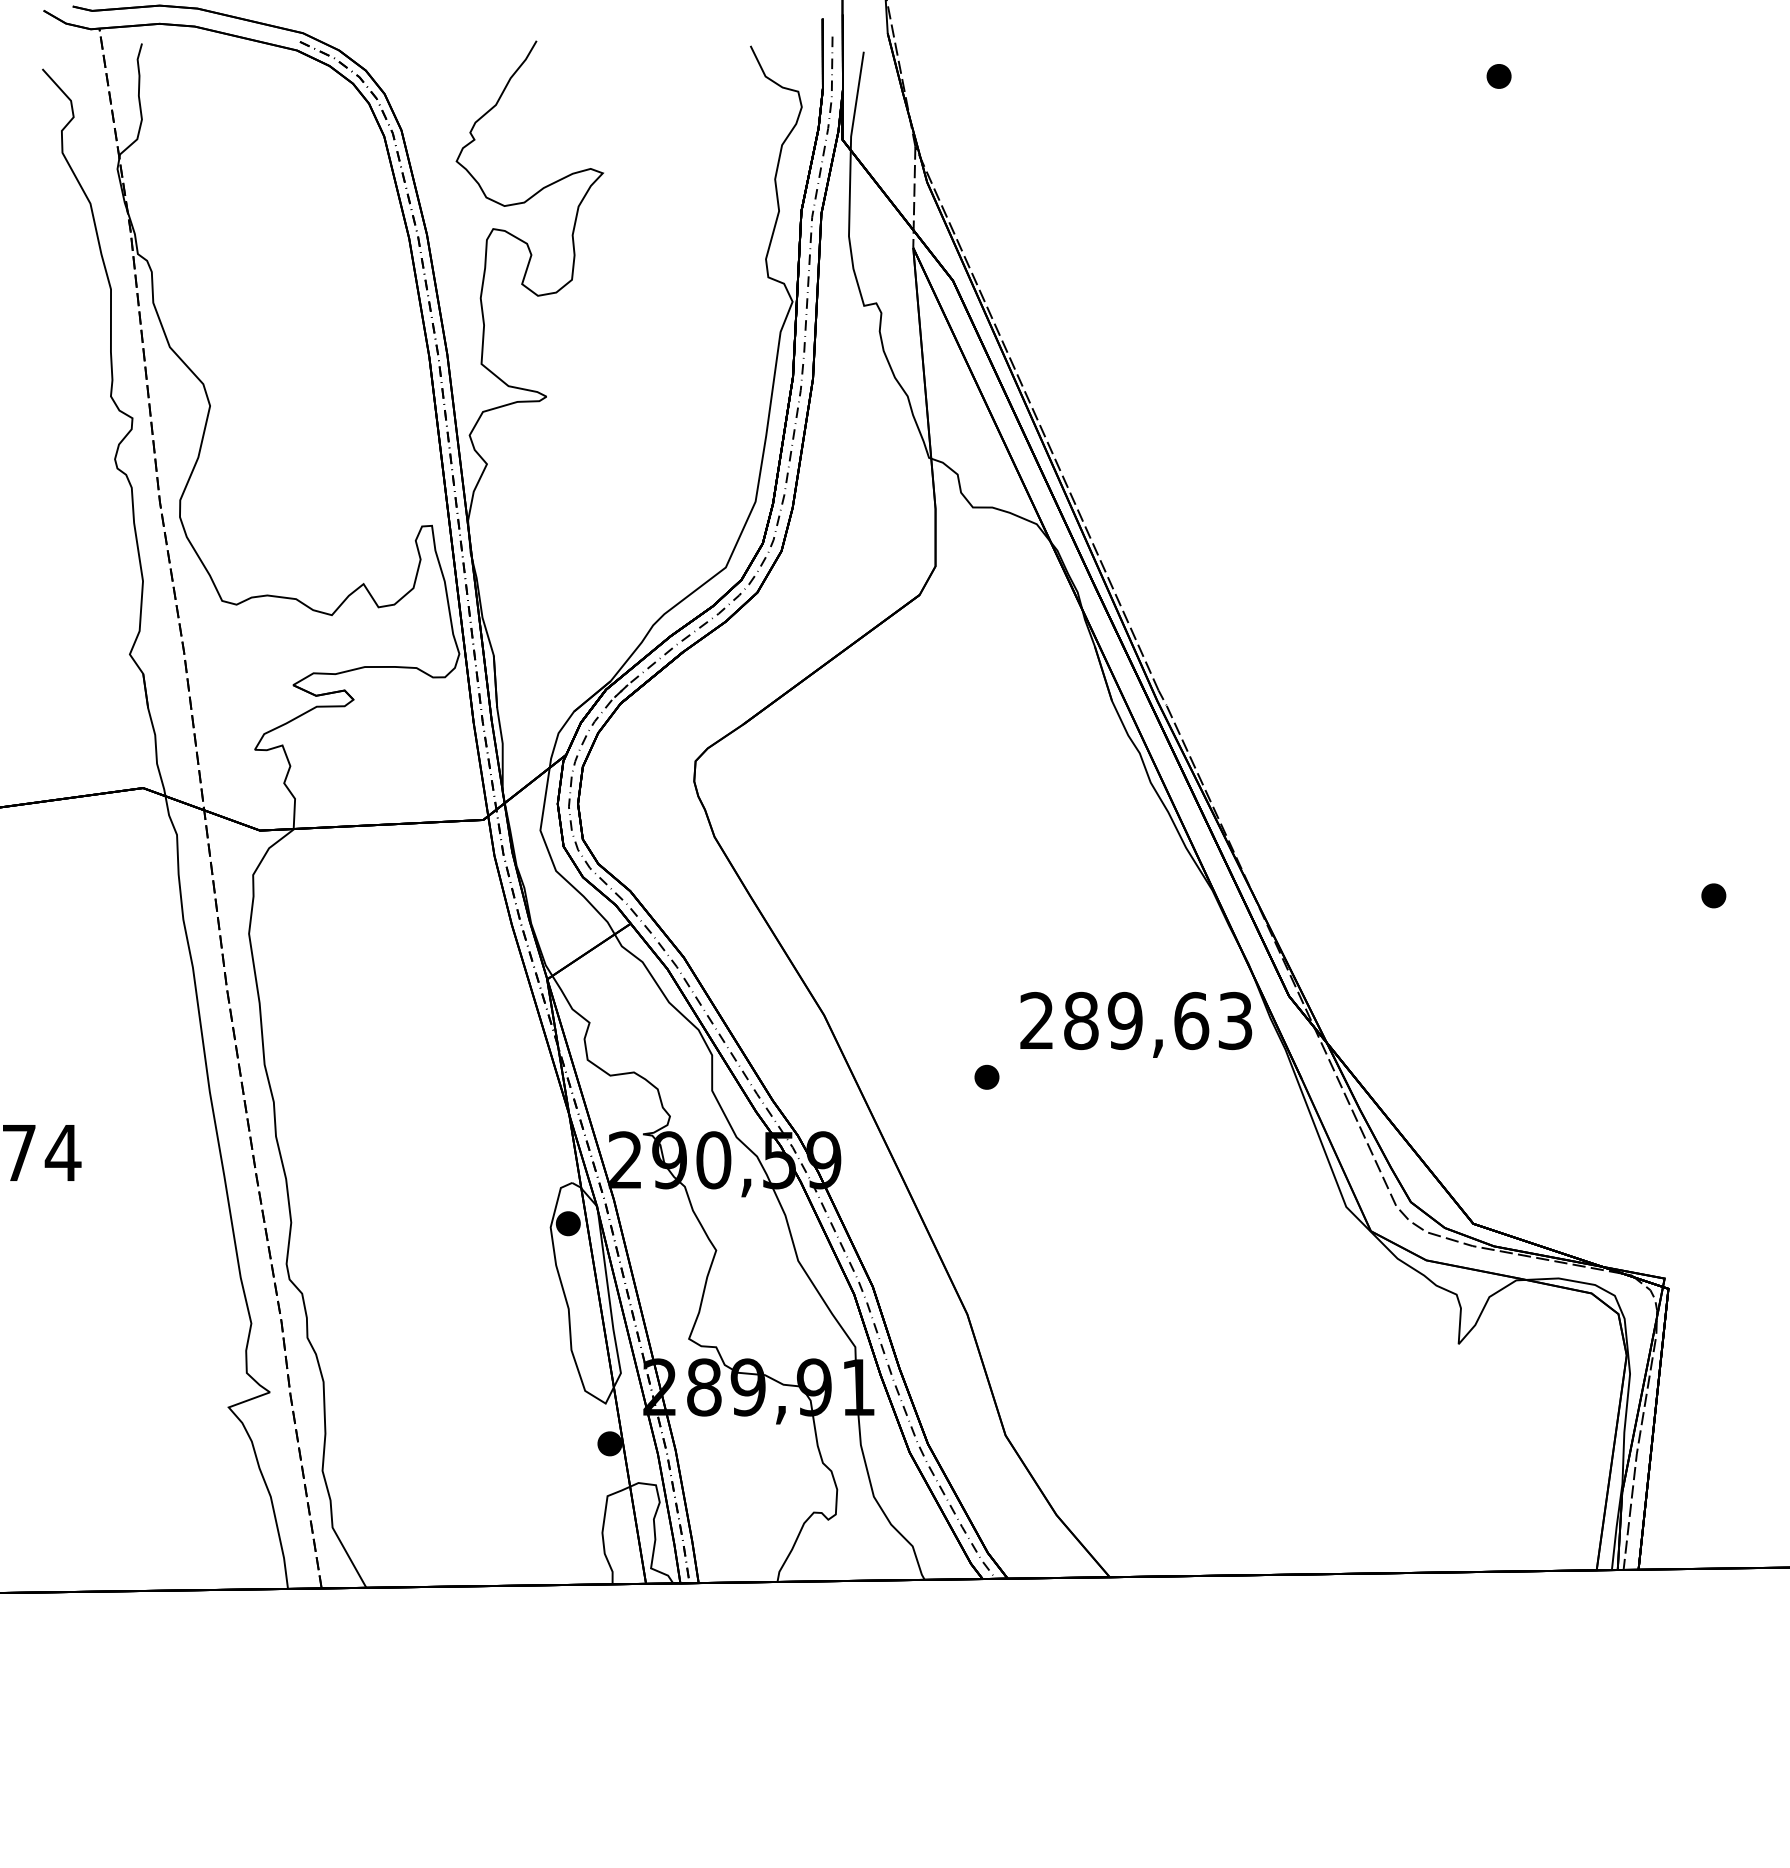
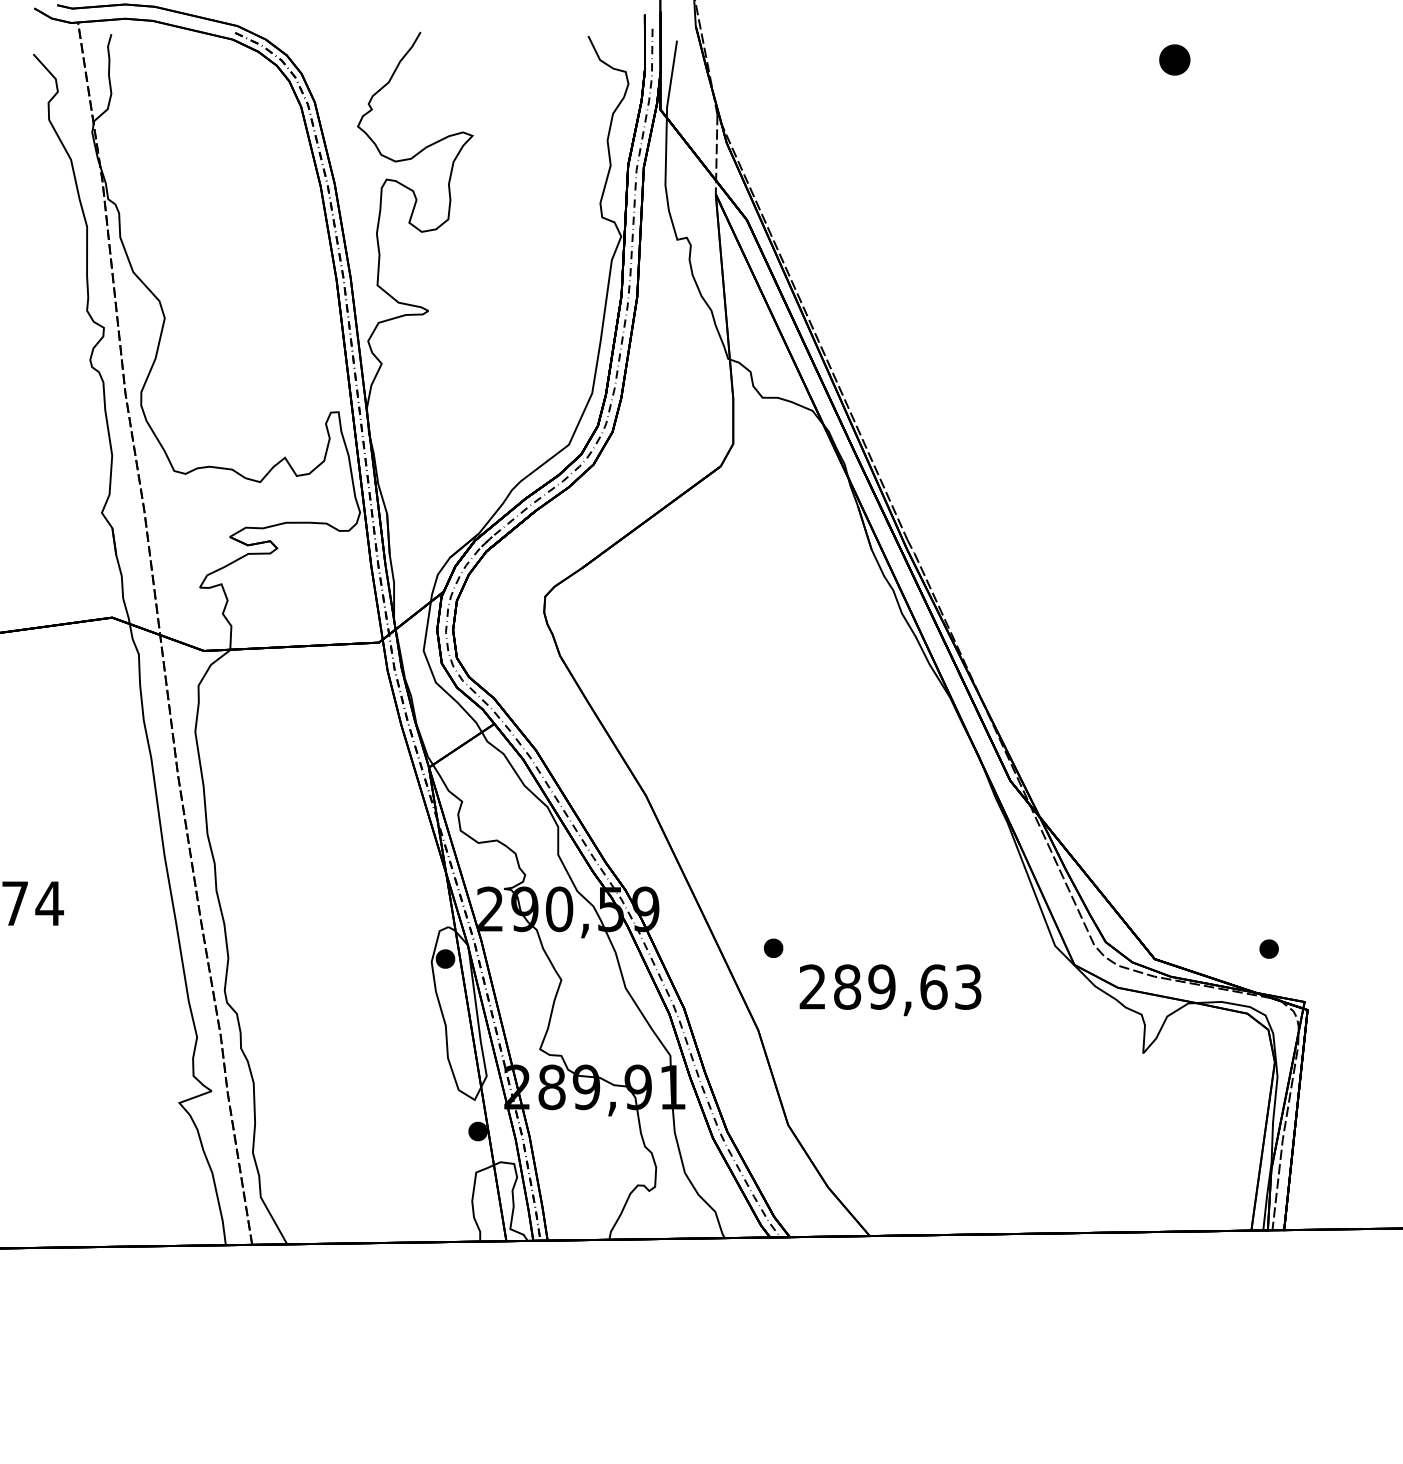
part: (1498, 75) -> (1174, 59), size x1.6
part: (1712, 895) -> (1268, 948), moved
text: (1136, 1025) -> (890, 990), moved
part: (986, 1076) -> (773, 947), moved

